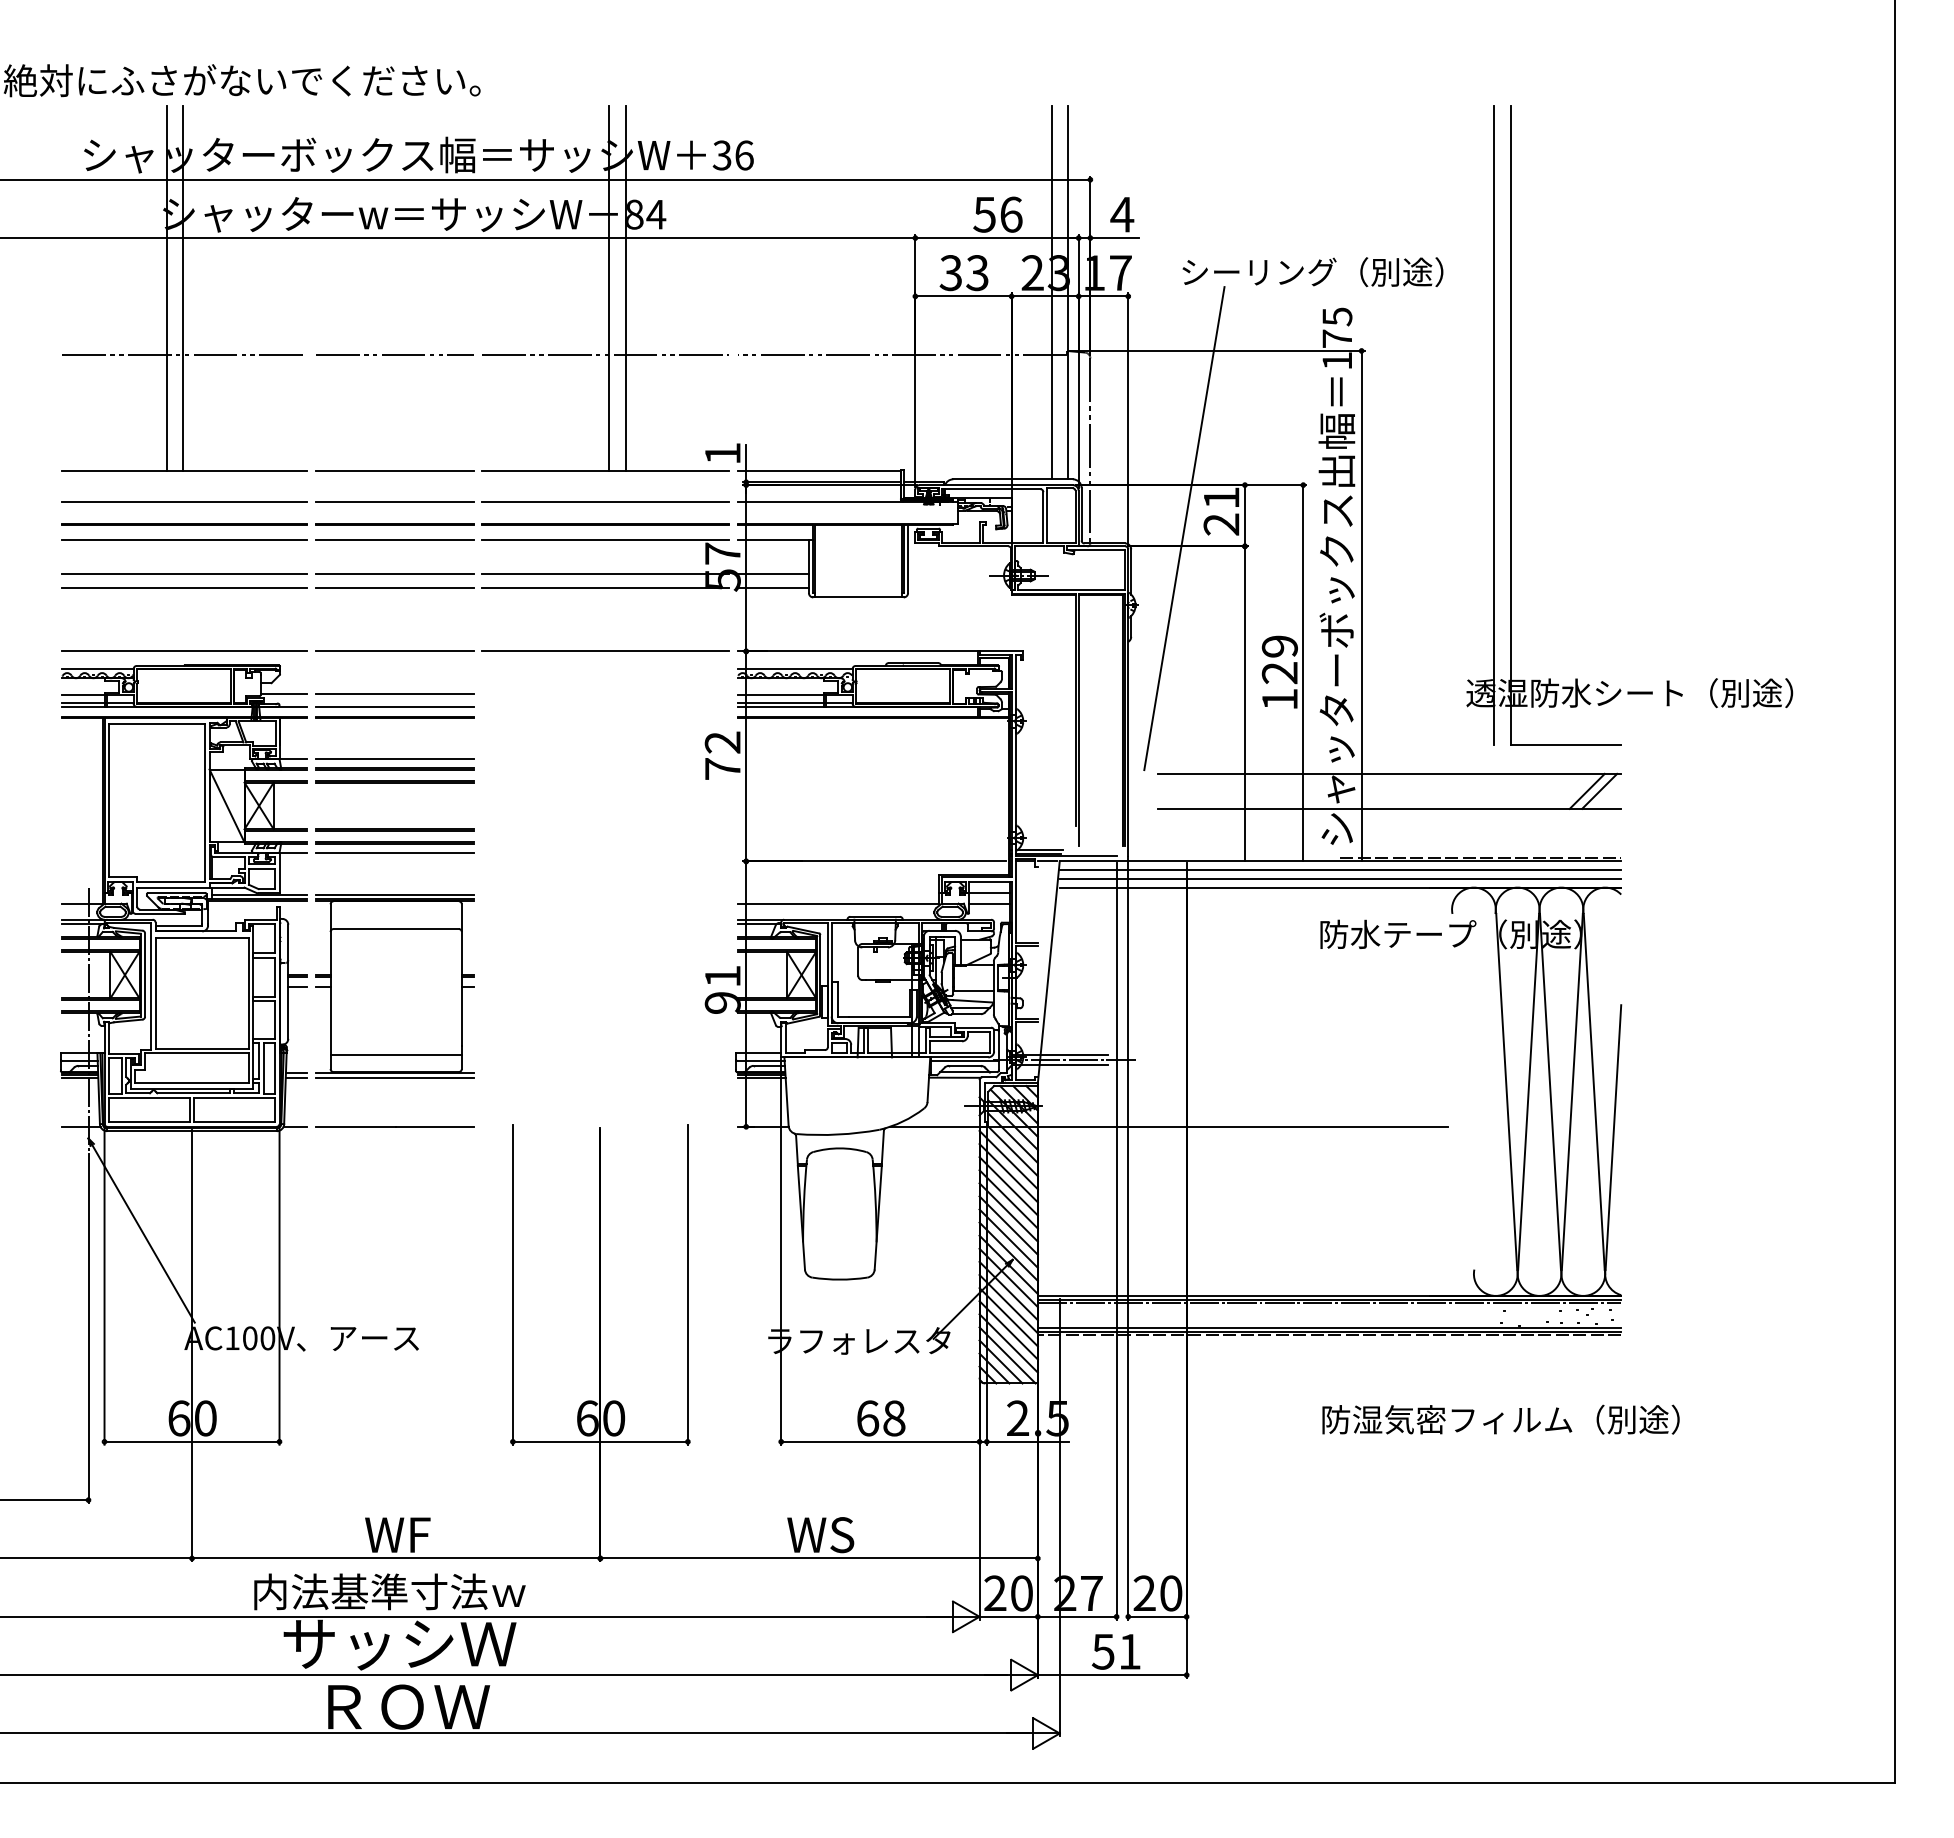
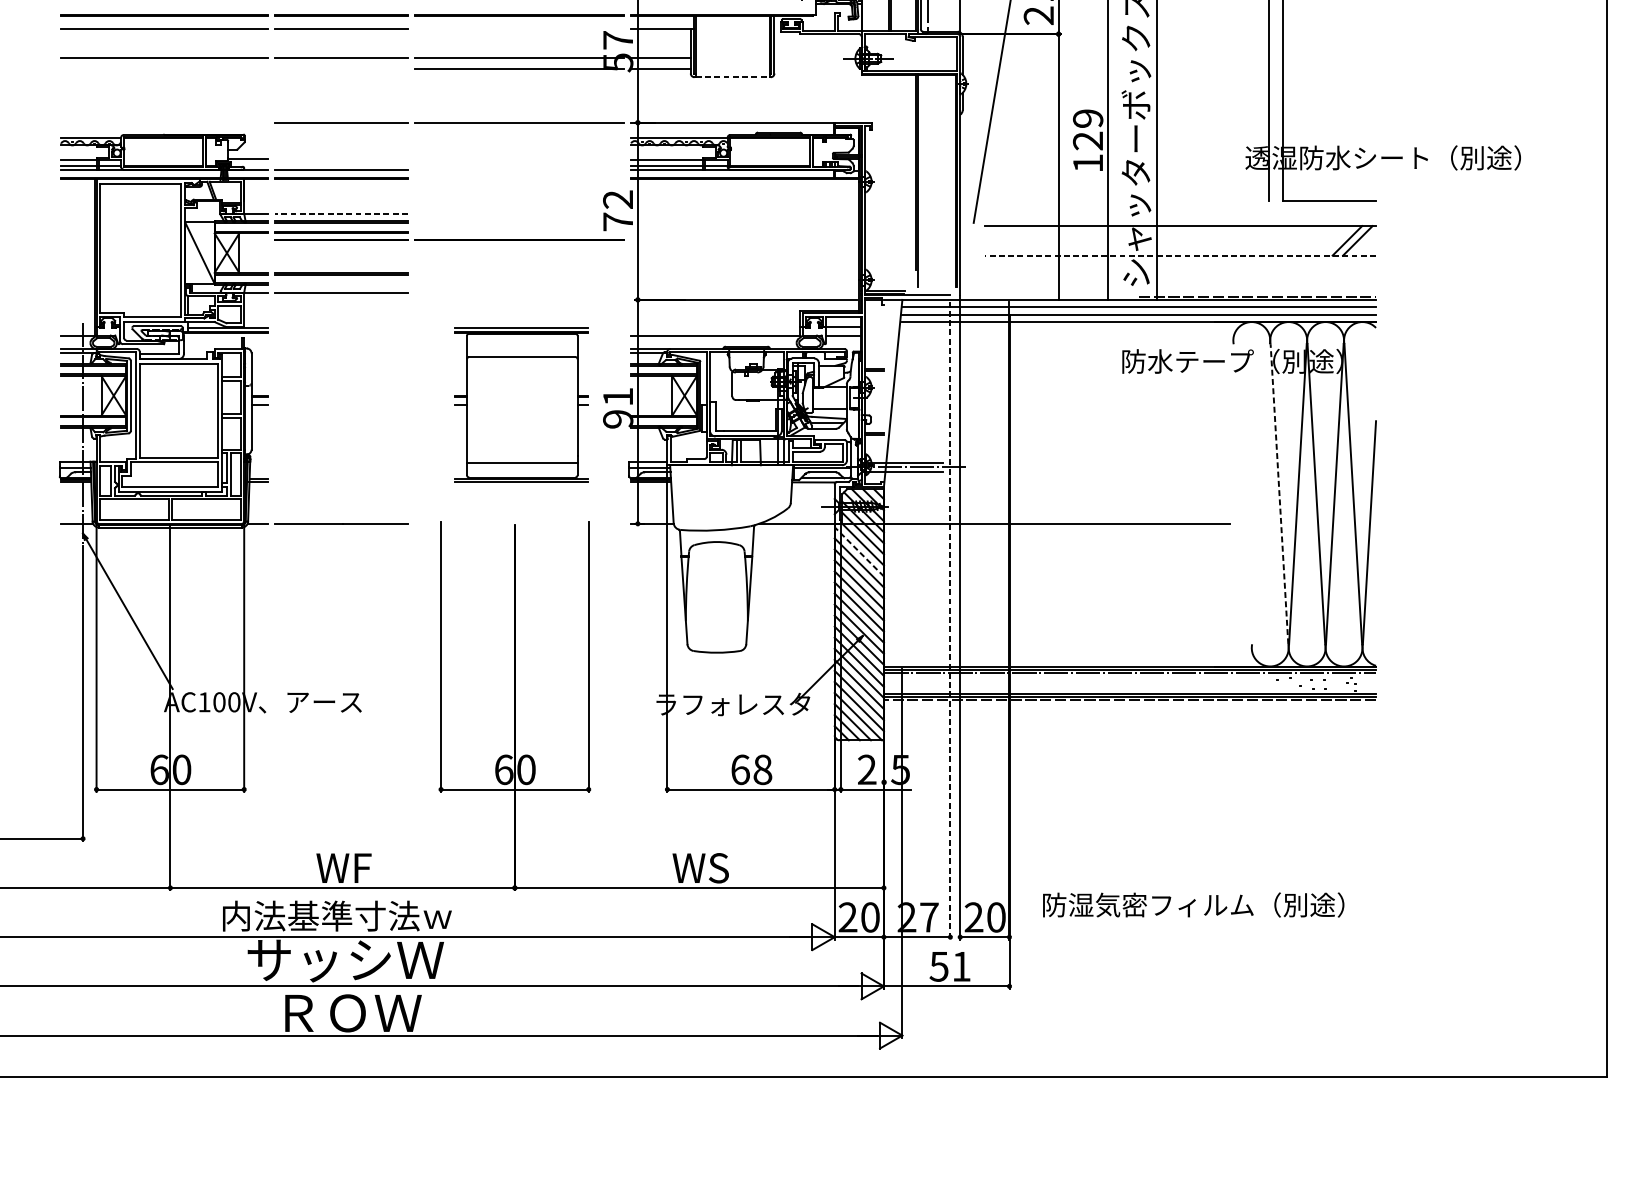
line: (605, 539) -> (519, 28), removed
line: (184, 587) -> (164, 68), removed
line: (394, 587) -> (341, 68), removed
line: (858, 597) -> (732, 77), solid -> dashed
line: (184, 651) -> (164, 122), removed
line: (394, 694) -> (341, 159), removed
line: (394, 759) -> (341, 213), solid -> dashed
line: (522, 790) -> (449, 240), added
line: (1389, 808) -> (1180, 255), solid -> dashed
line: (394, 842) -> (341, 283), removed
part: (394, 986) -> (520, 405), moved
line: (1506, 1091) -> (1279, 494), solid -> dashed
line: (1008, 1159) -> (859, 551), solid -> dashed
line: (1116, 1242) -> (950, 621), solid -> dashed
text: (1500, 1419) -> (1193, 904), moved

